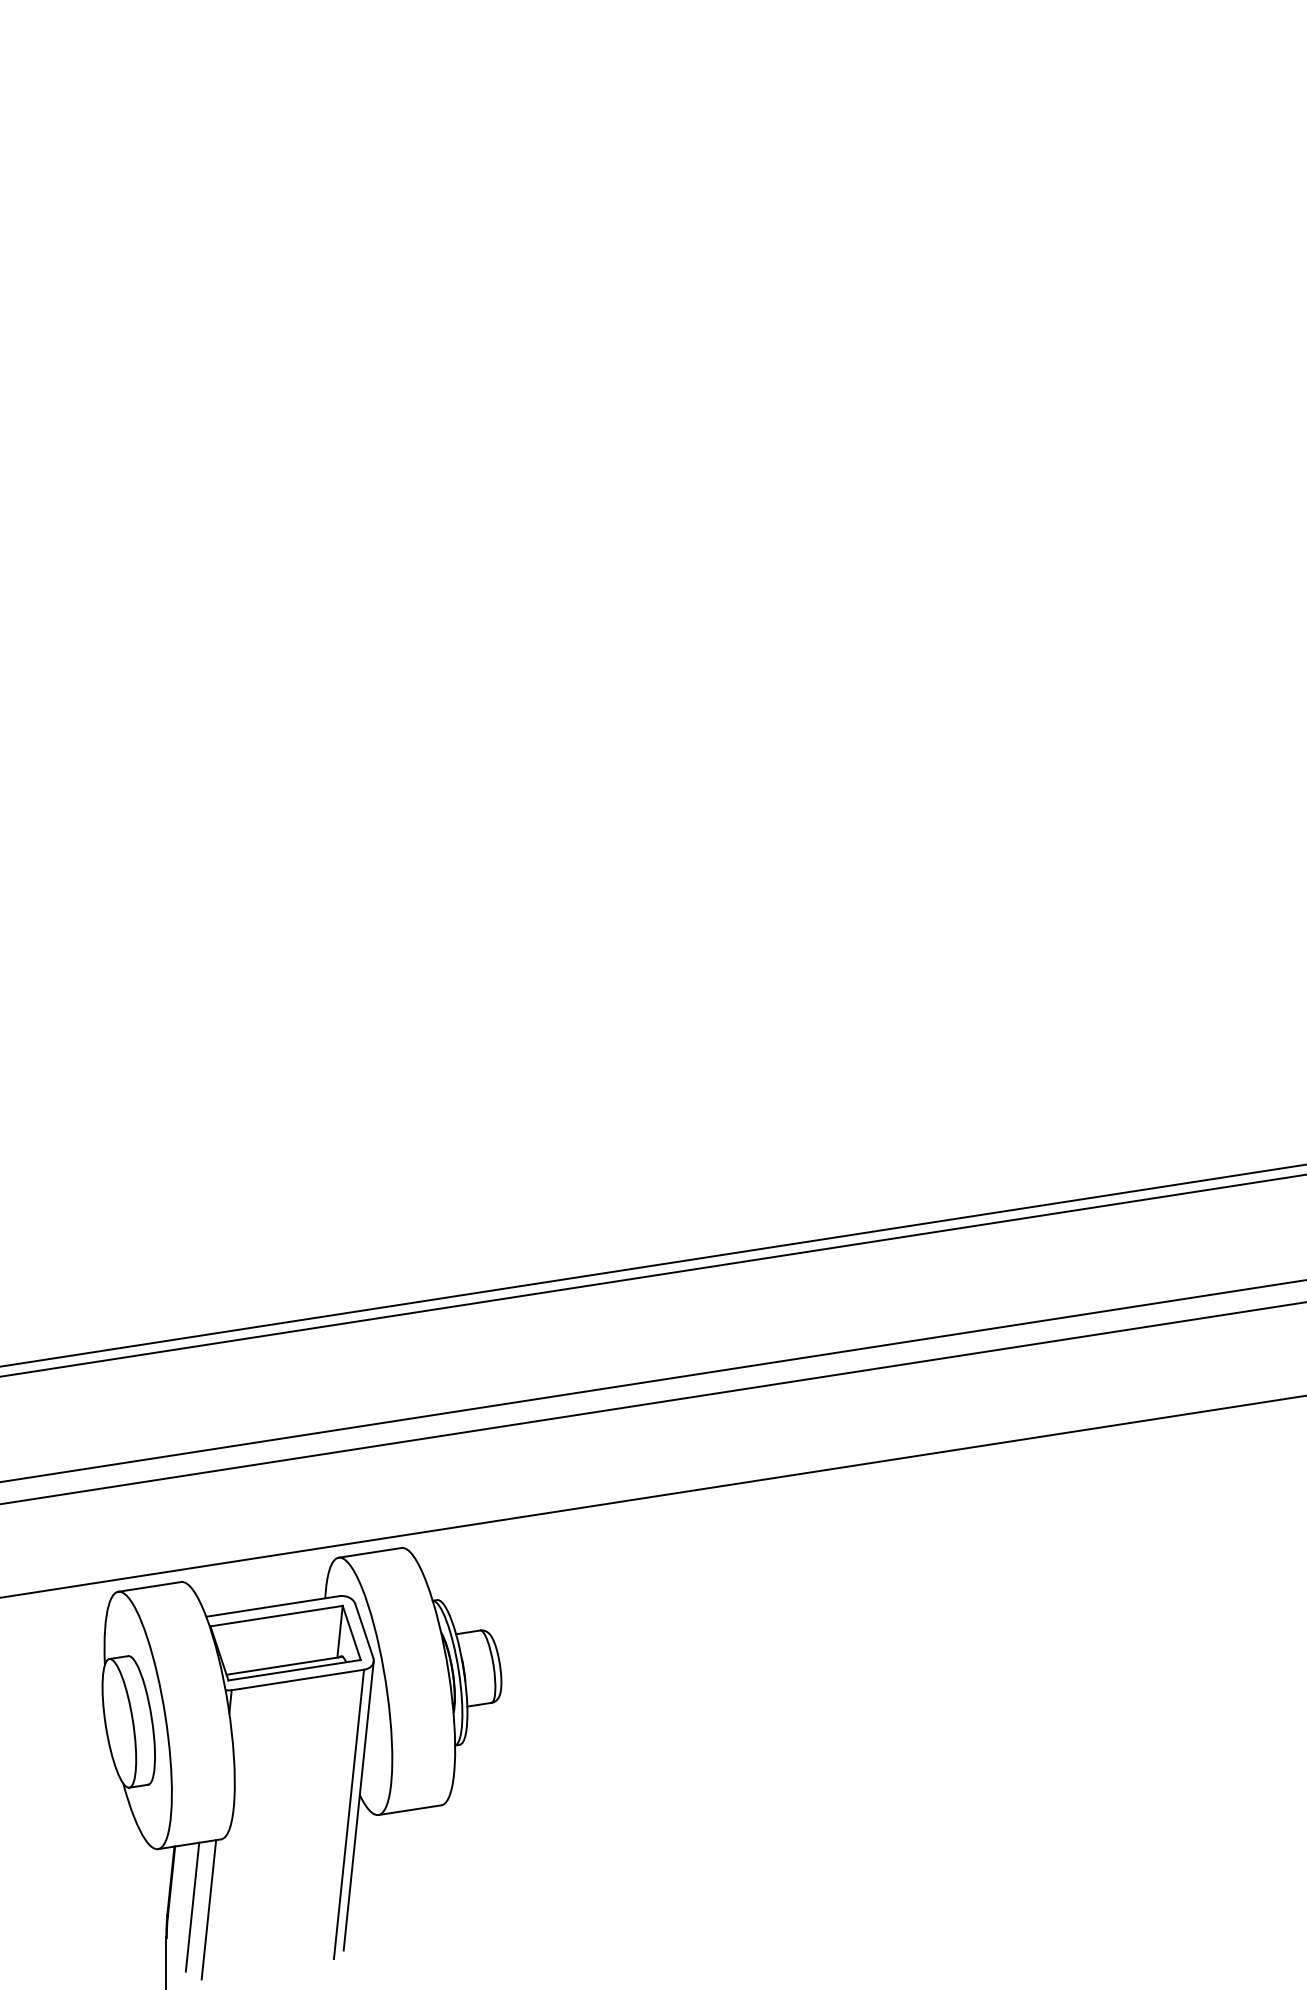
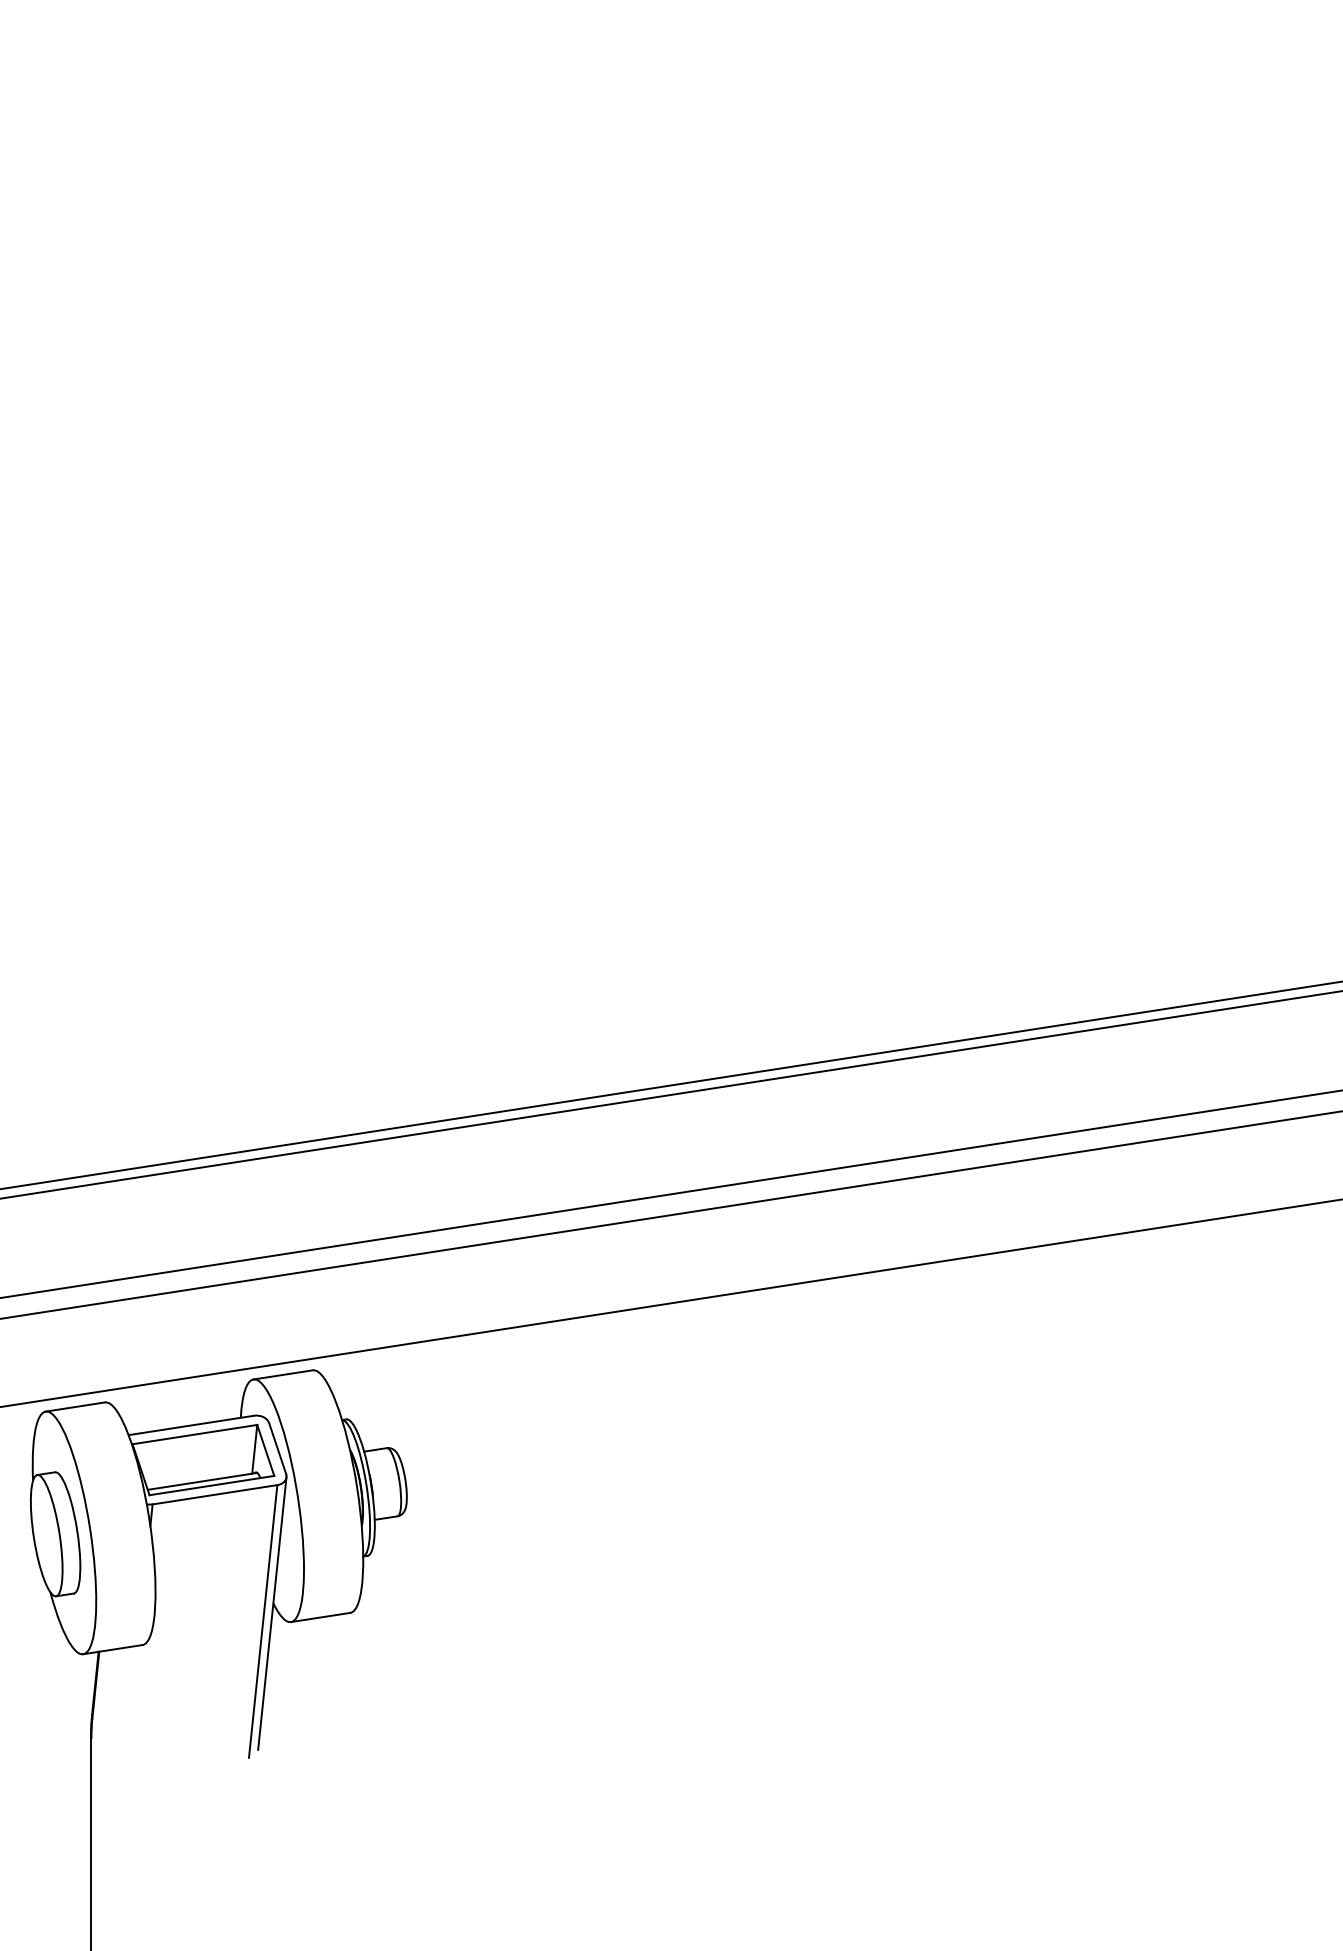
line: (192, 1906) -> (115, 1708), removed
line: (208, 1909) -> (130, 1711), removed

